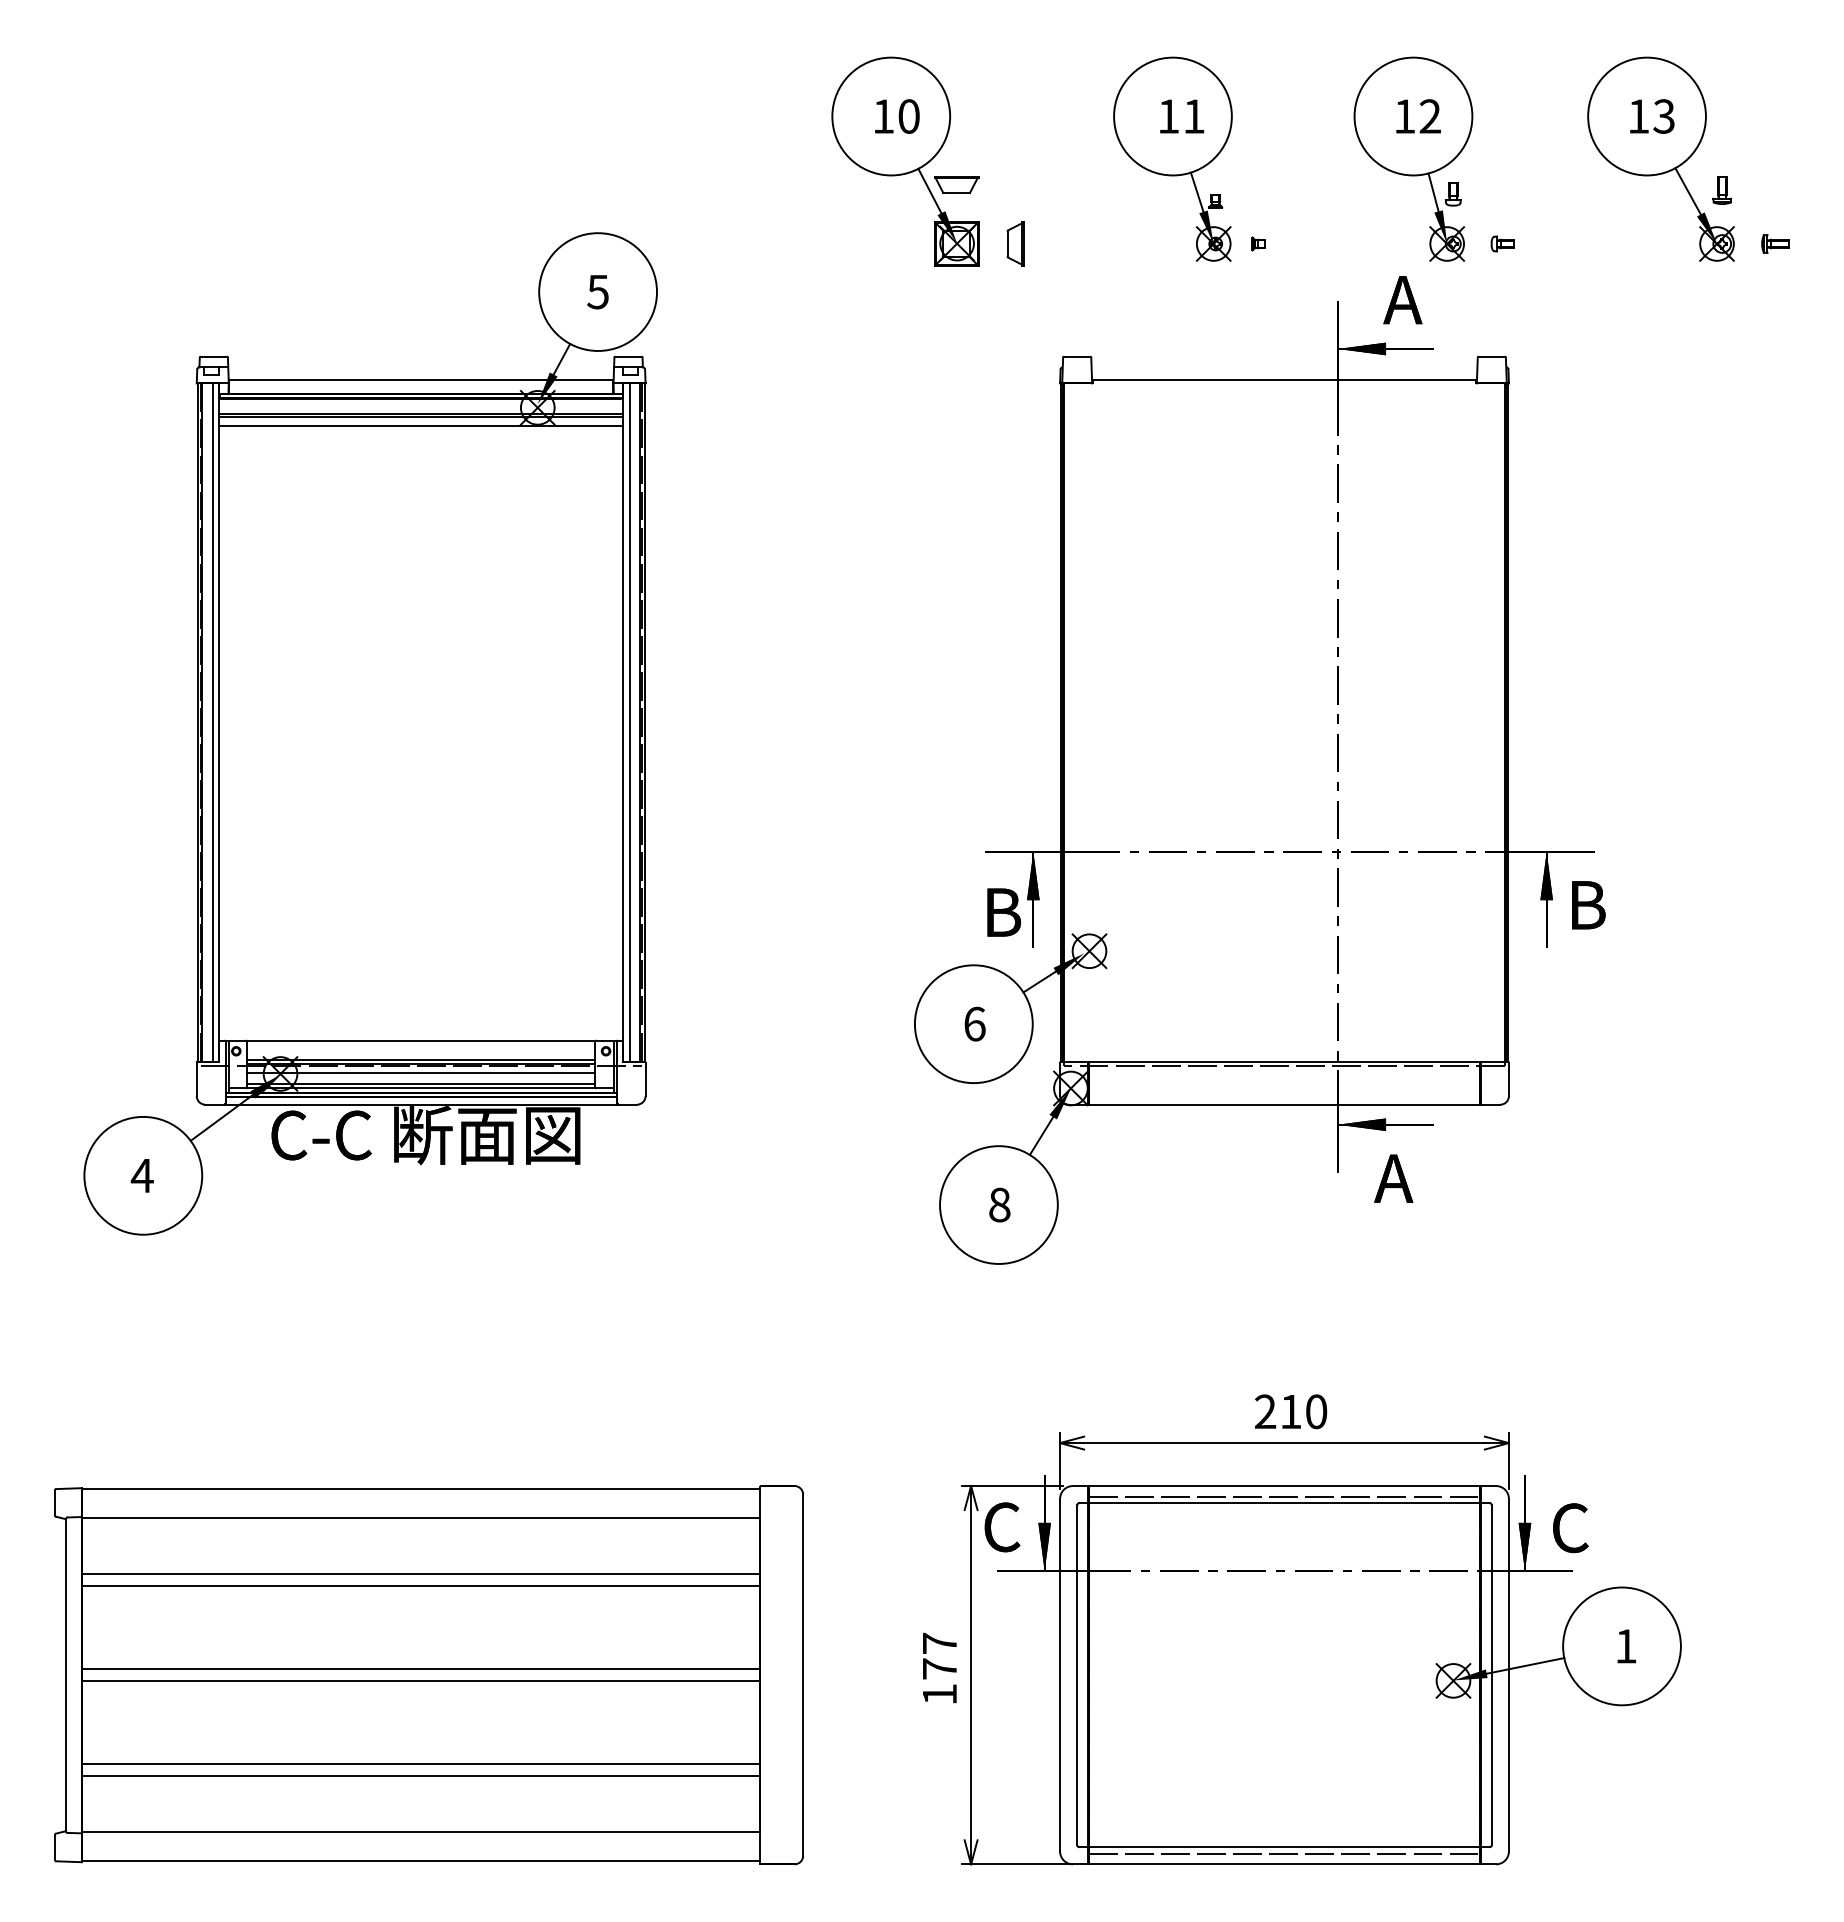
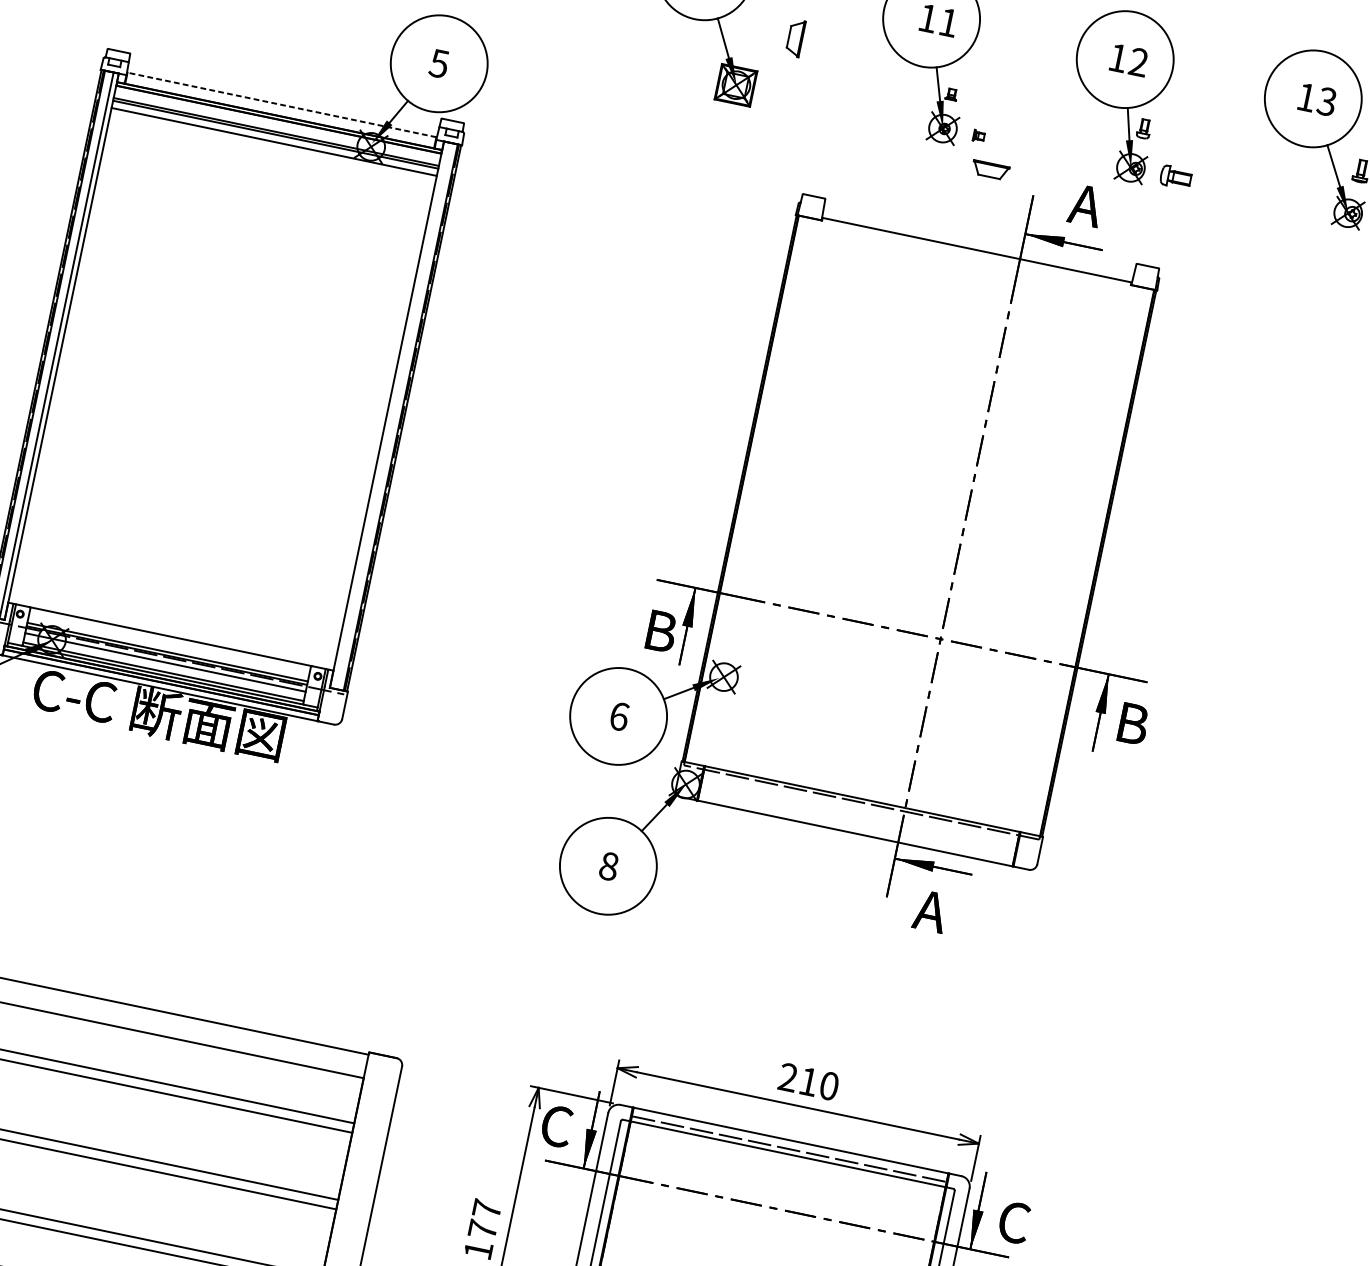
part: (956, 184) -> (990, 170), moved
part: (1015, 243) -> (795, 37), moved
part: (1502, 243) -> (1175, 176), size x1.6
line: (421, 380) -> (282, 105), solid -> dashed
line: (629, 722) -> (392, 415), removed

